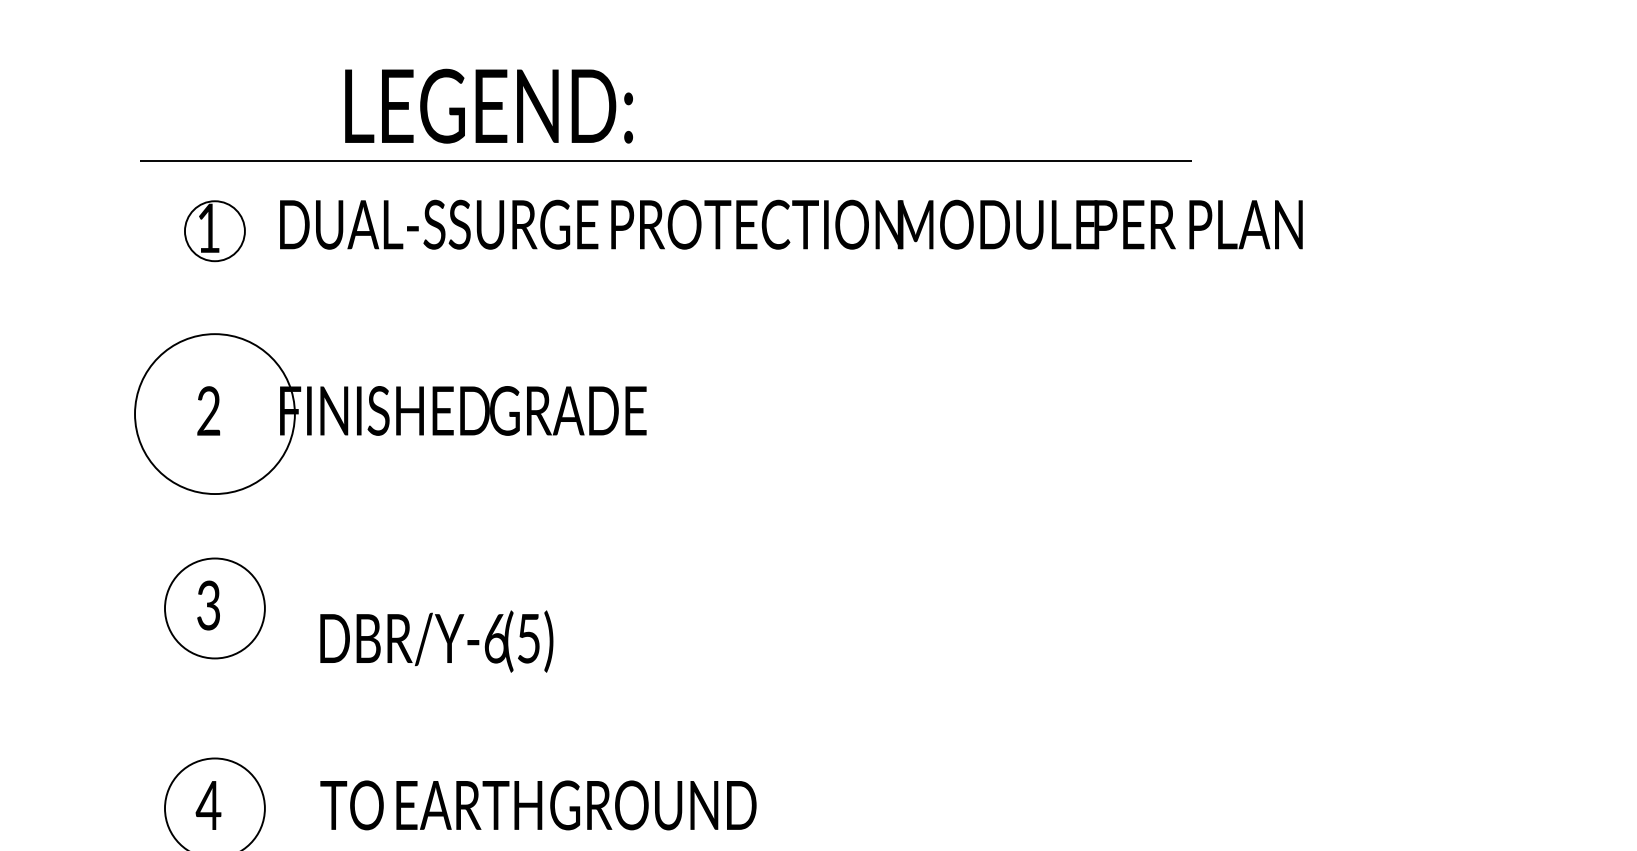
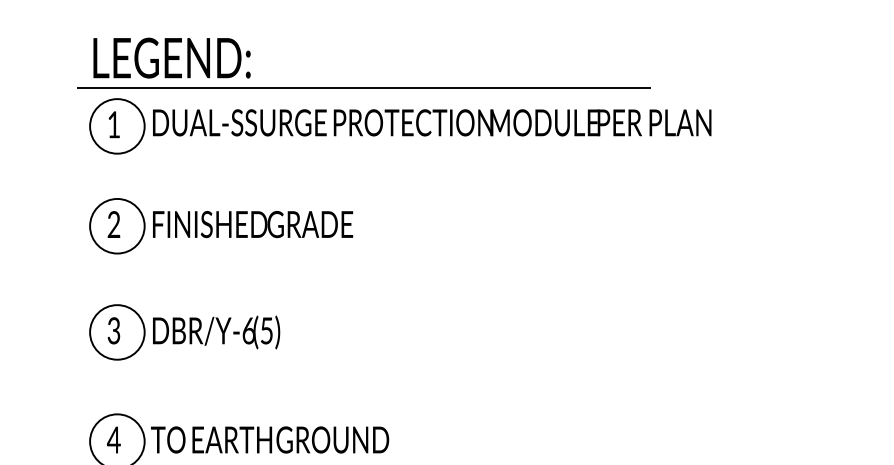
text: (488, 105) -> (171, 57), moved
circle: (215, 231) -> (117, 126), size x1.67
circle: (215, 412) -> (117, 225), size x0.62
text: (436, 641) -> (216, 332), moved
text: (539, 804) -> (270, 439), moved

